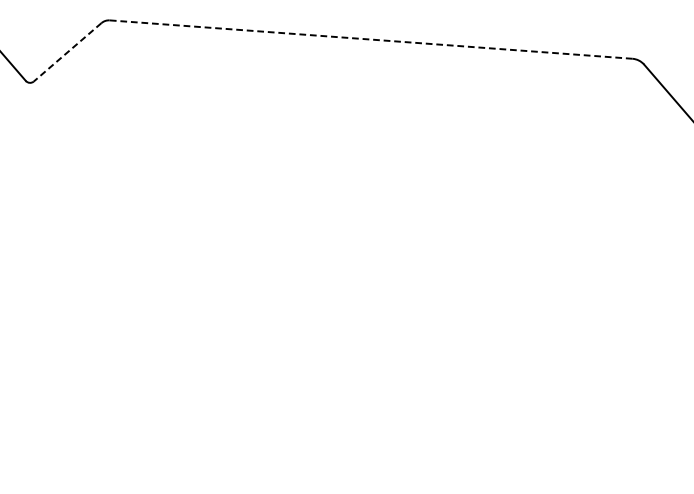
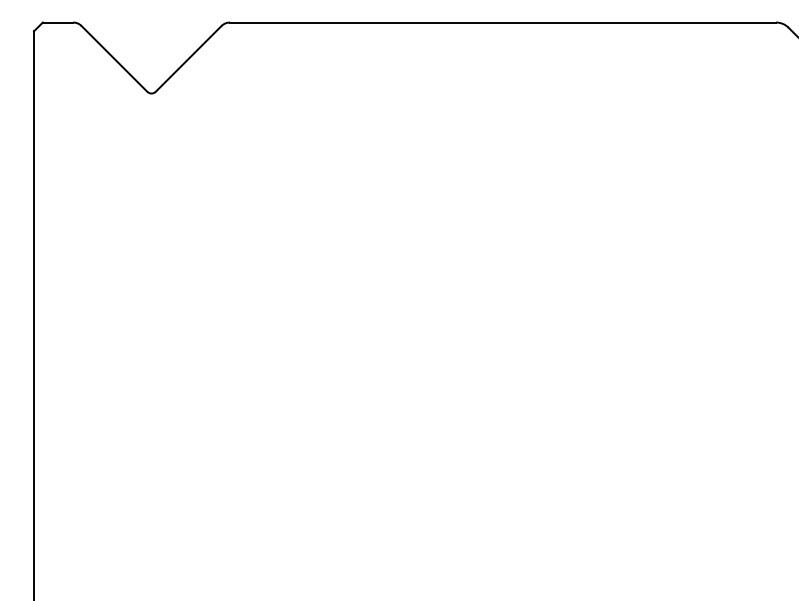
line: (370, 39) -> (502, 22), dashed -> solid
line: (67, 51) -> (188, 58), dashed -> solid

